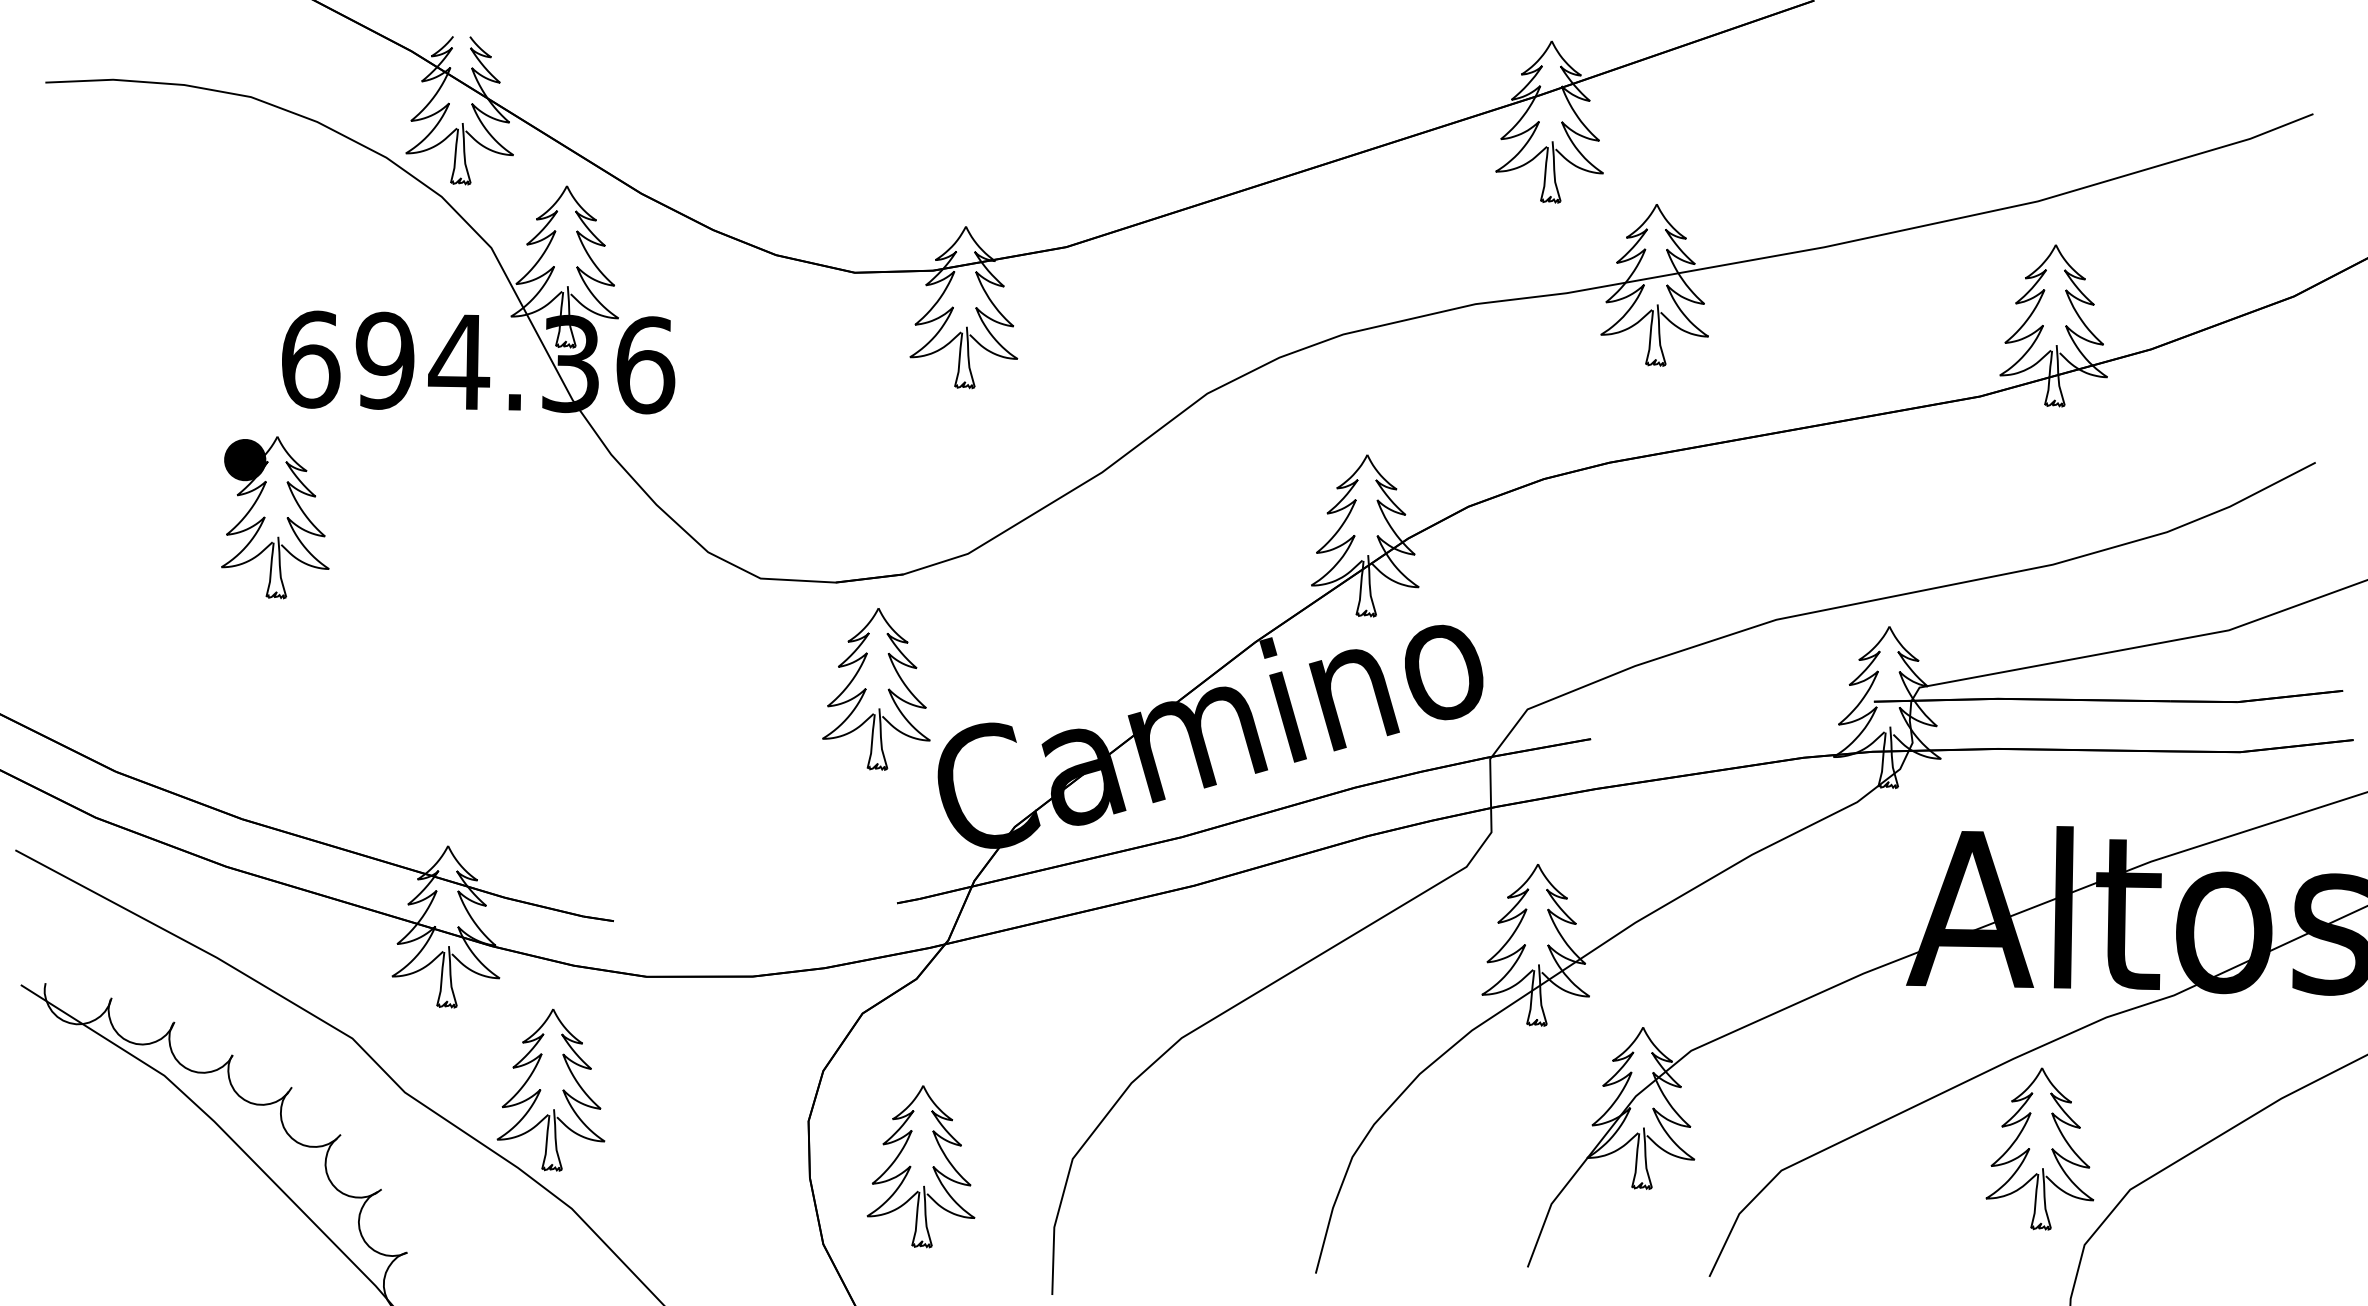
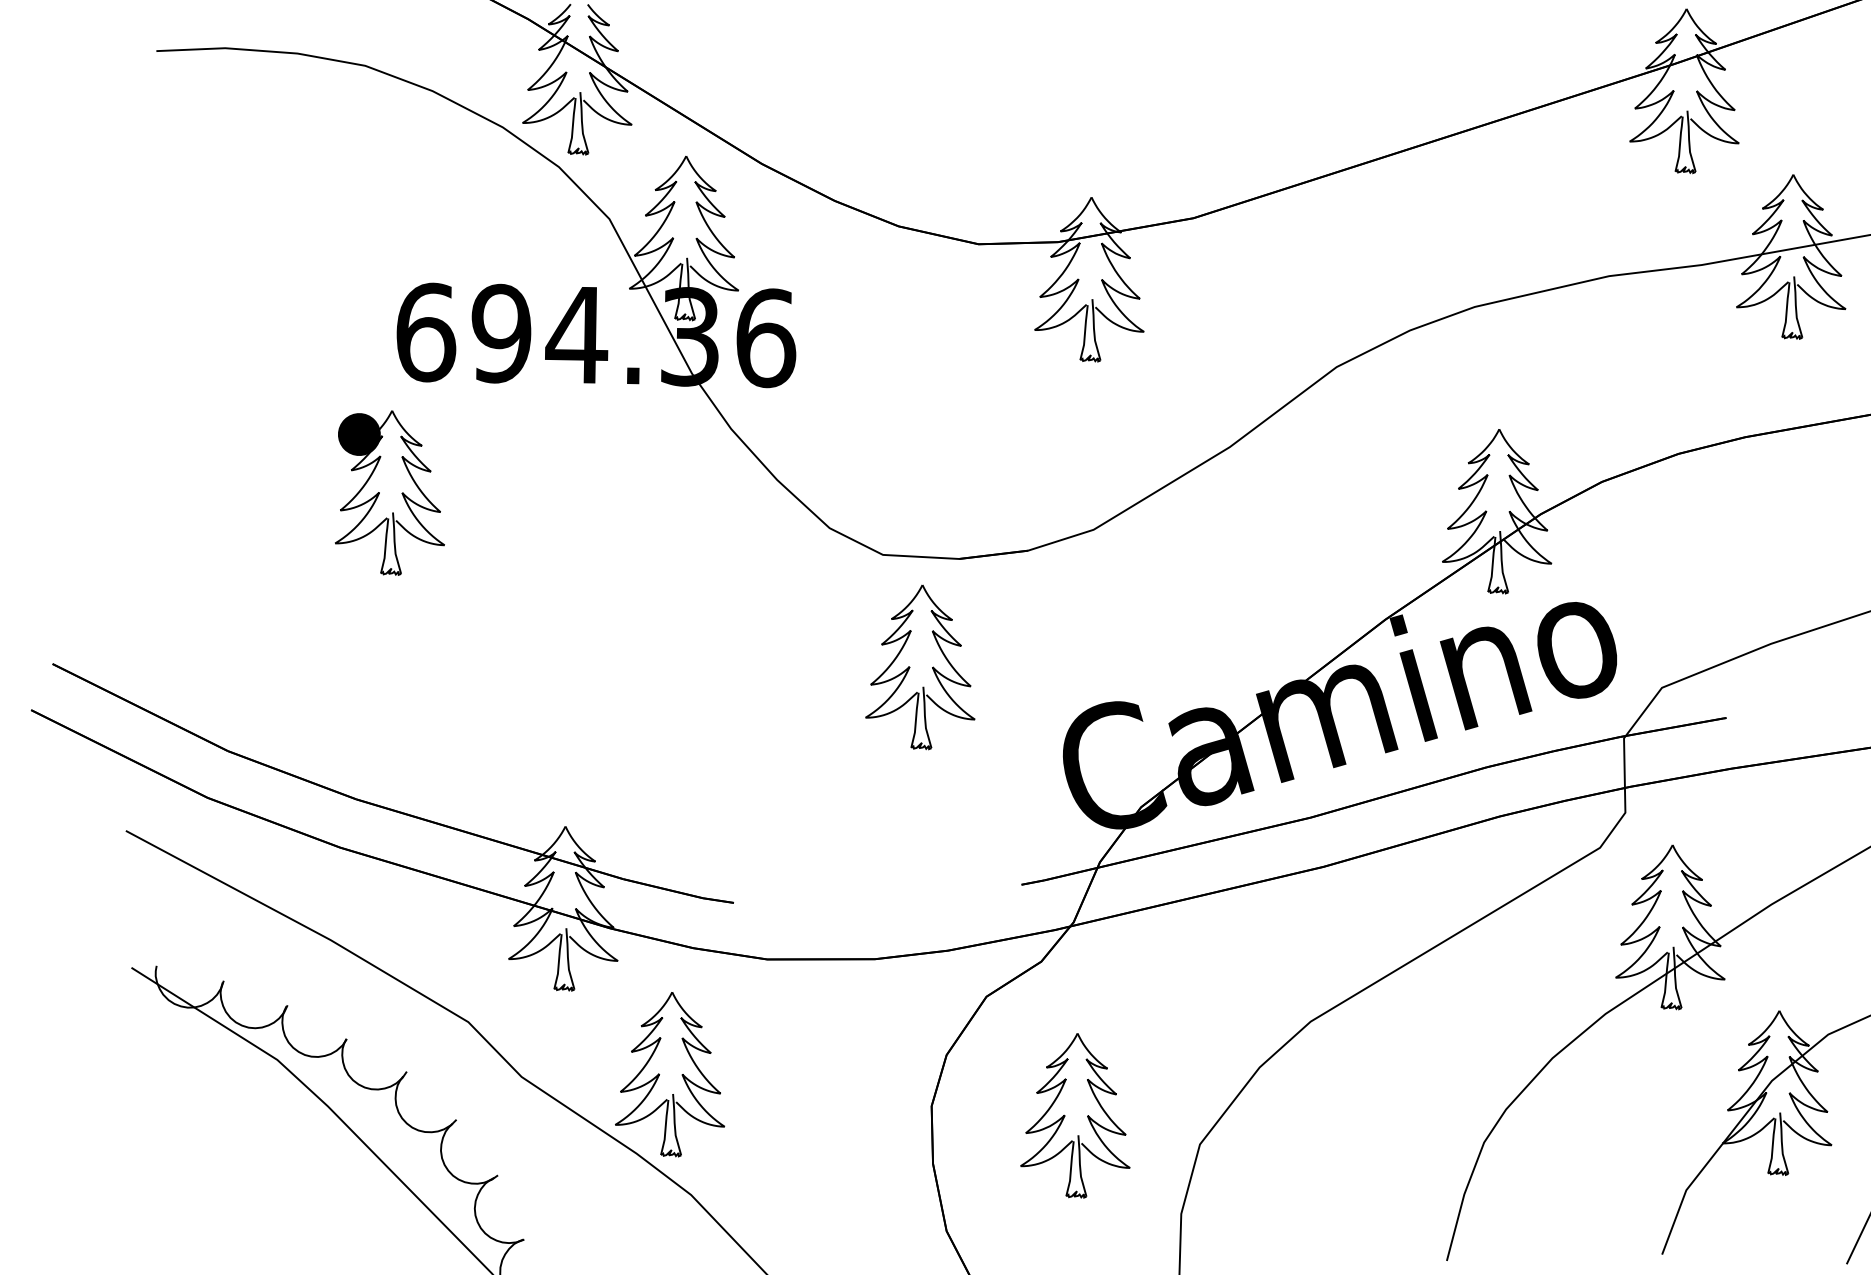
part: (866, 689) -> (910, 667), moved
part: (920, 1166) -> (1074, 1115), moved

